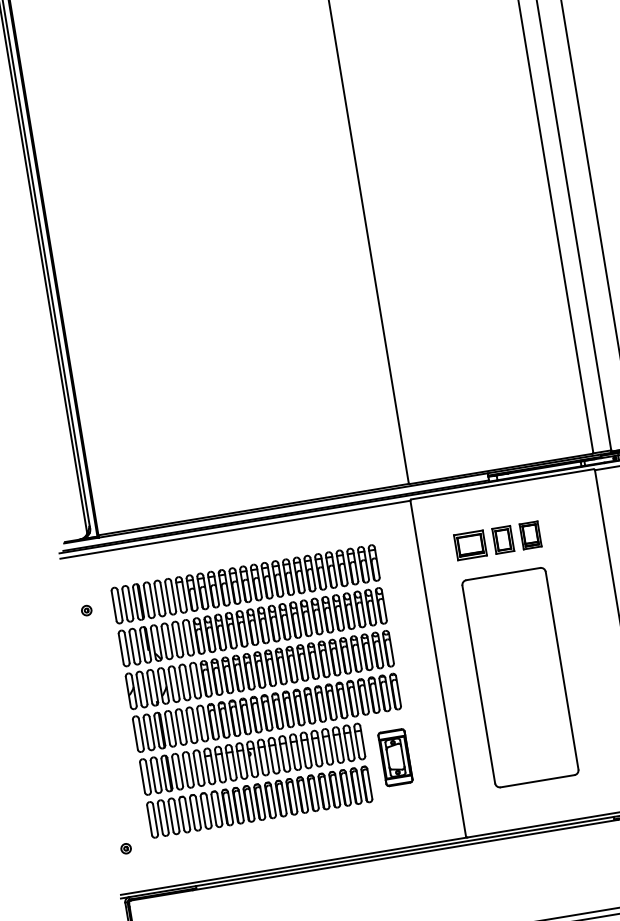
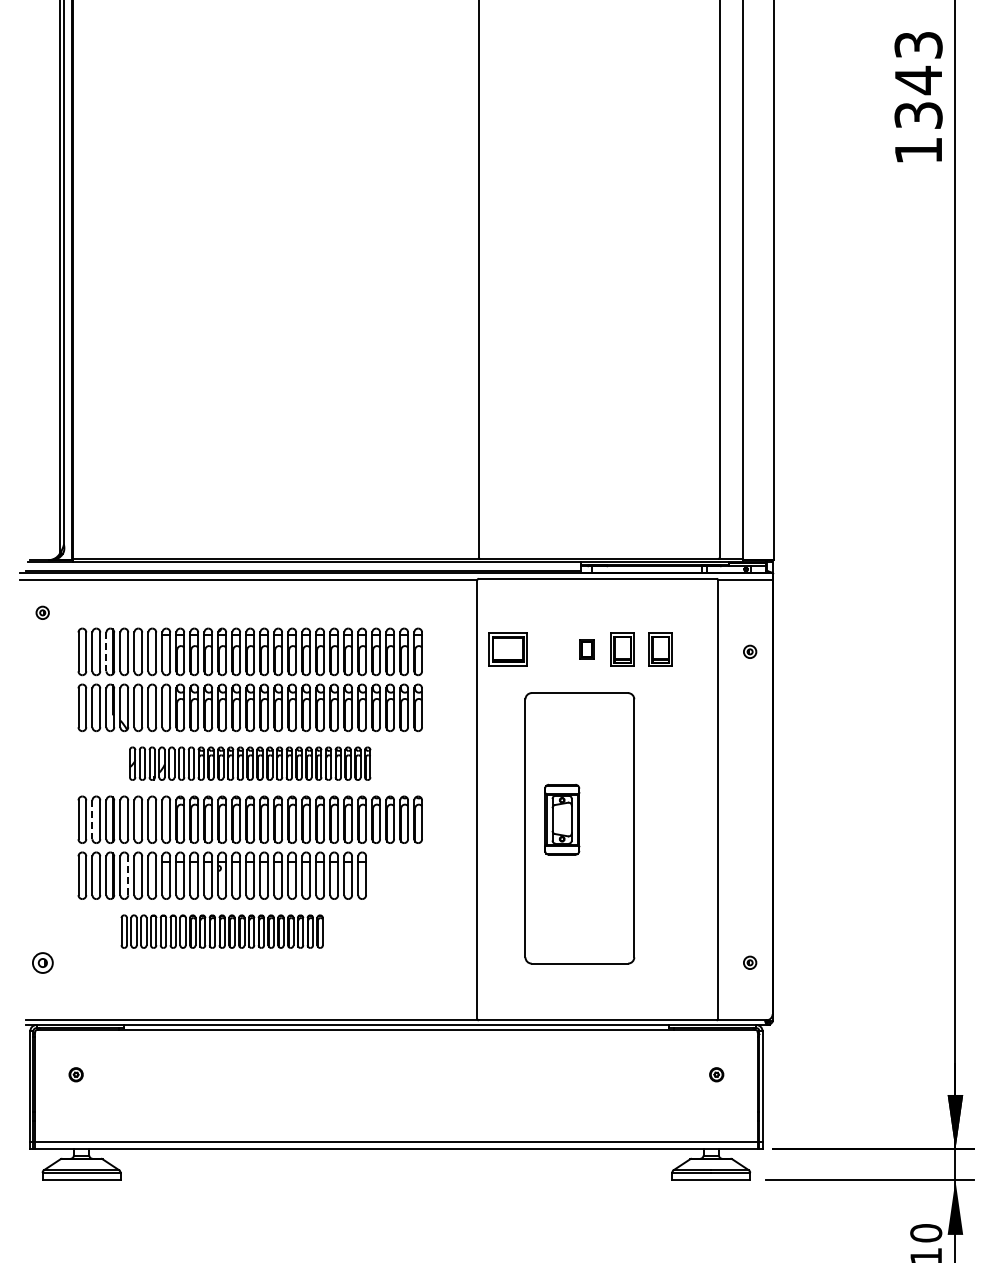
part: (559, 530) -> (660, 649), added
part: (502, 539) -> (586, 649), size x0.6
part: (469, 545) -> (507, 649), moved
line: (135, 603) -> (106, 652), solid -> dashed
part: (86, 610) -> (42, 612), moved
part: (259, 669) -> (249, 763), size x0.7
line: (146, 733) -> (92, 820), solid -> dashed
part: (395, 757) -> (562, 819), moved
line: (180, 770) -> (128, 875), solid -> dashed
part: (259, 802) -> (221, 931), size x0.7
part: (125, 848) -> (42, 962), size x1.6

